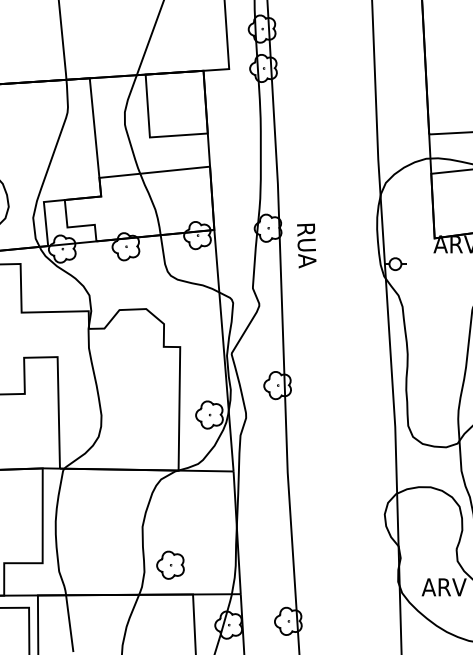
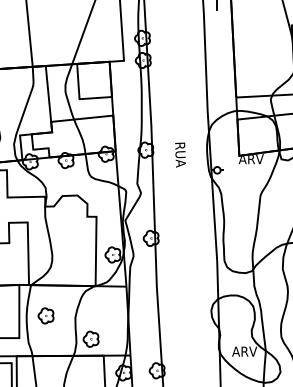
text: (306, 244) -> (180, 154), moved
part: (89, 522) -> (45, 315), added

